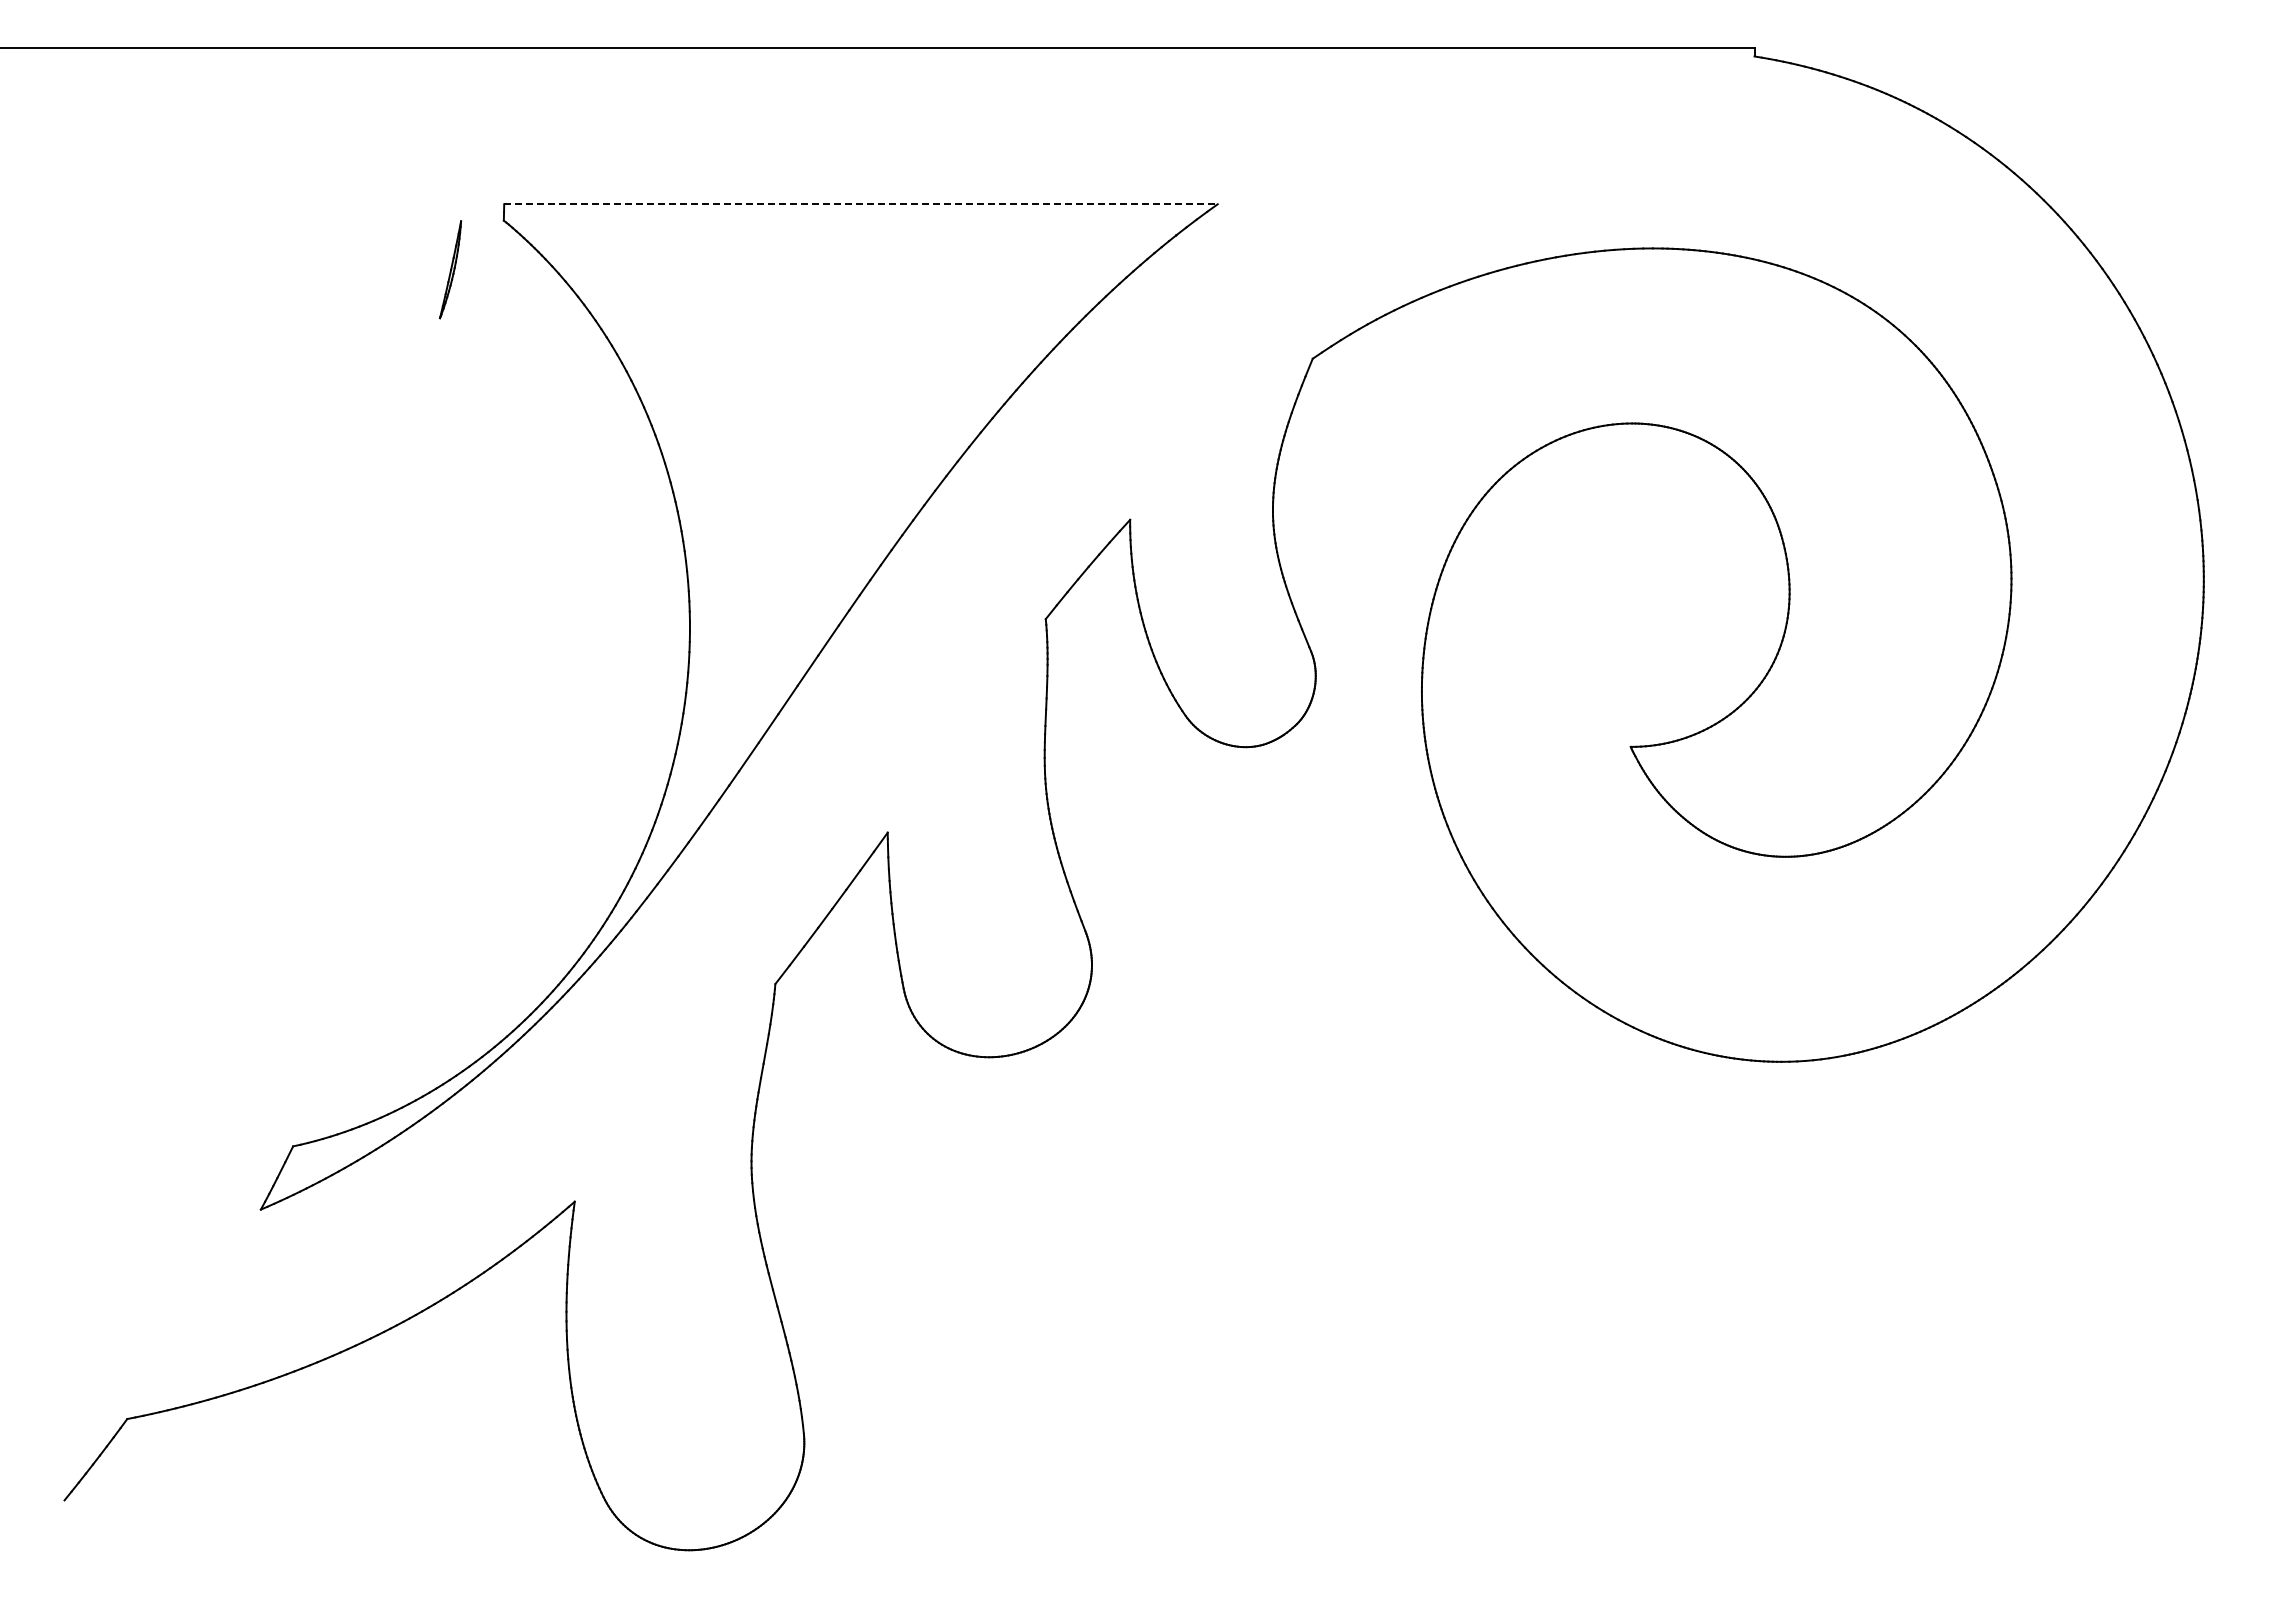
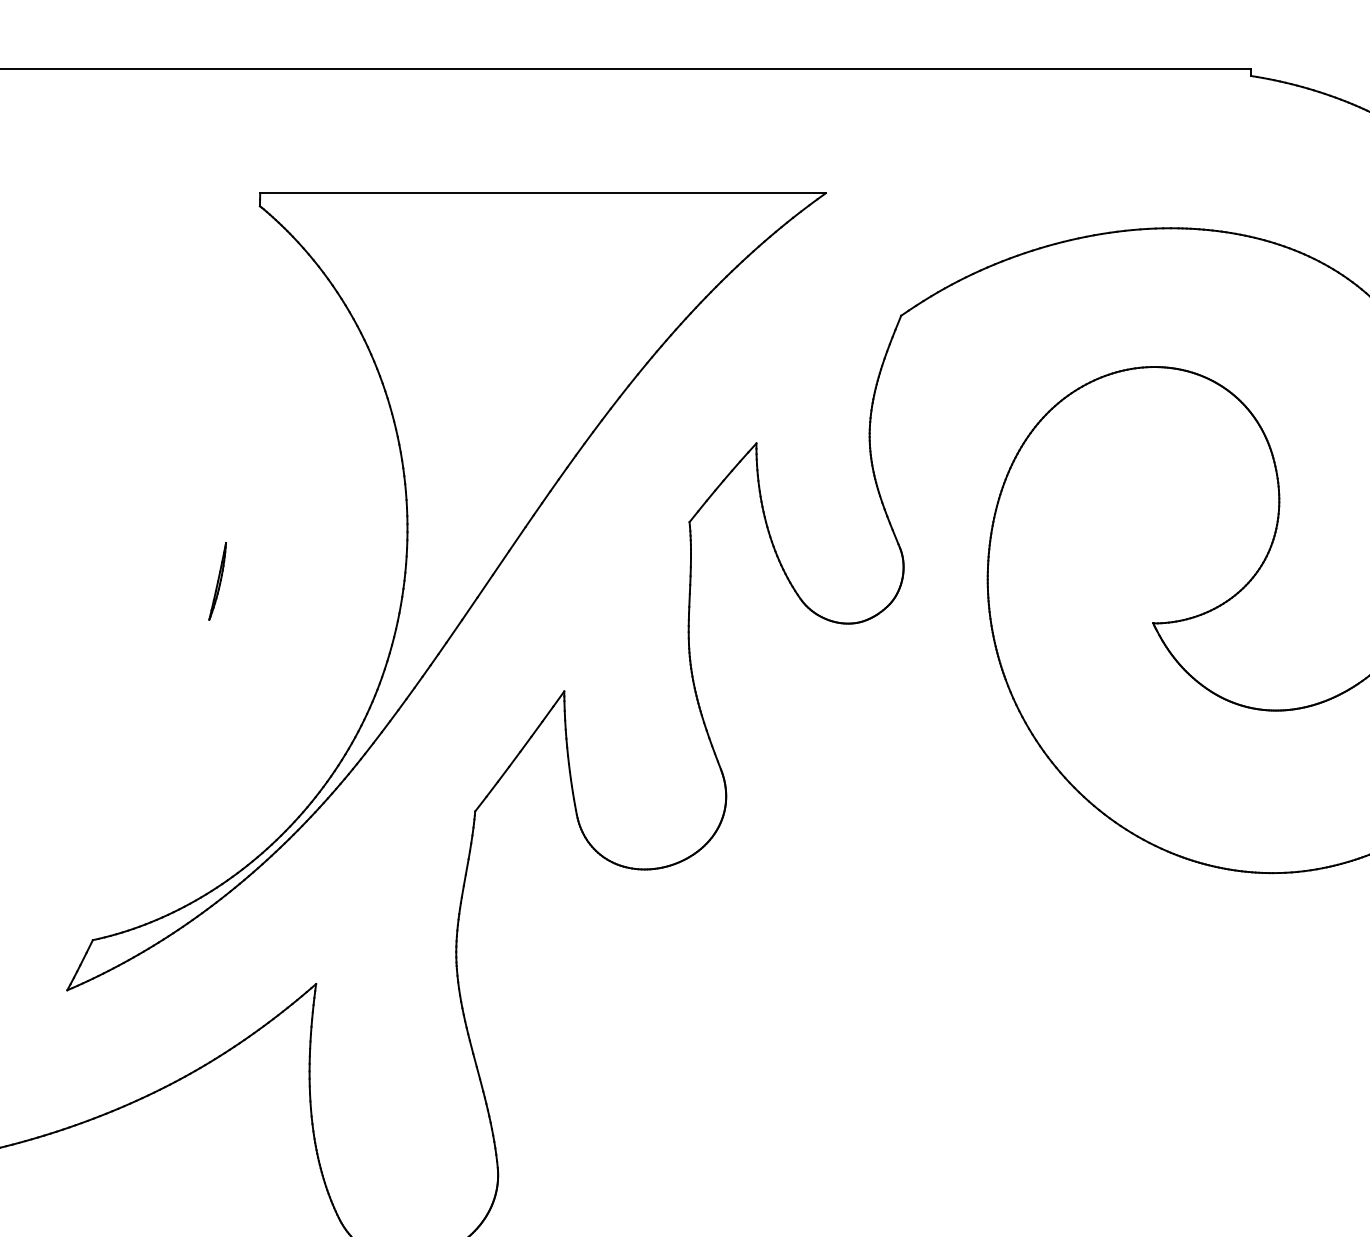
line: (860, 204) -> (542, 193), dashed -> solid
part: (450, 269) -> (217, 581), moved

